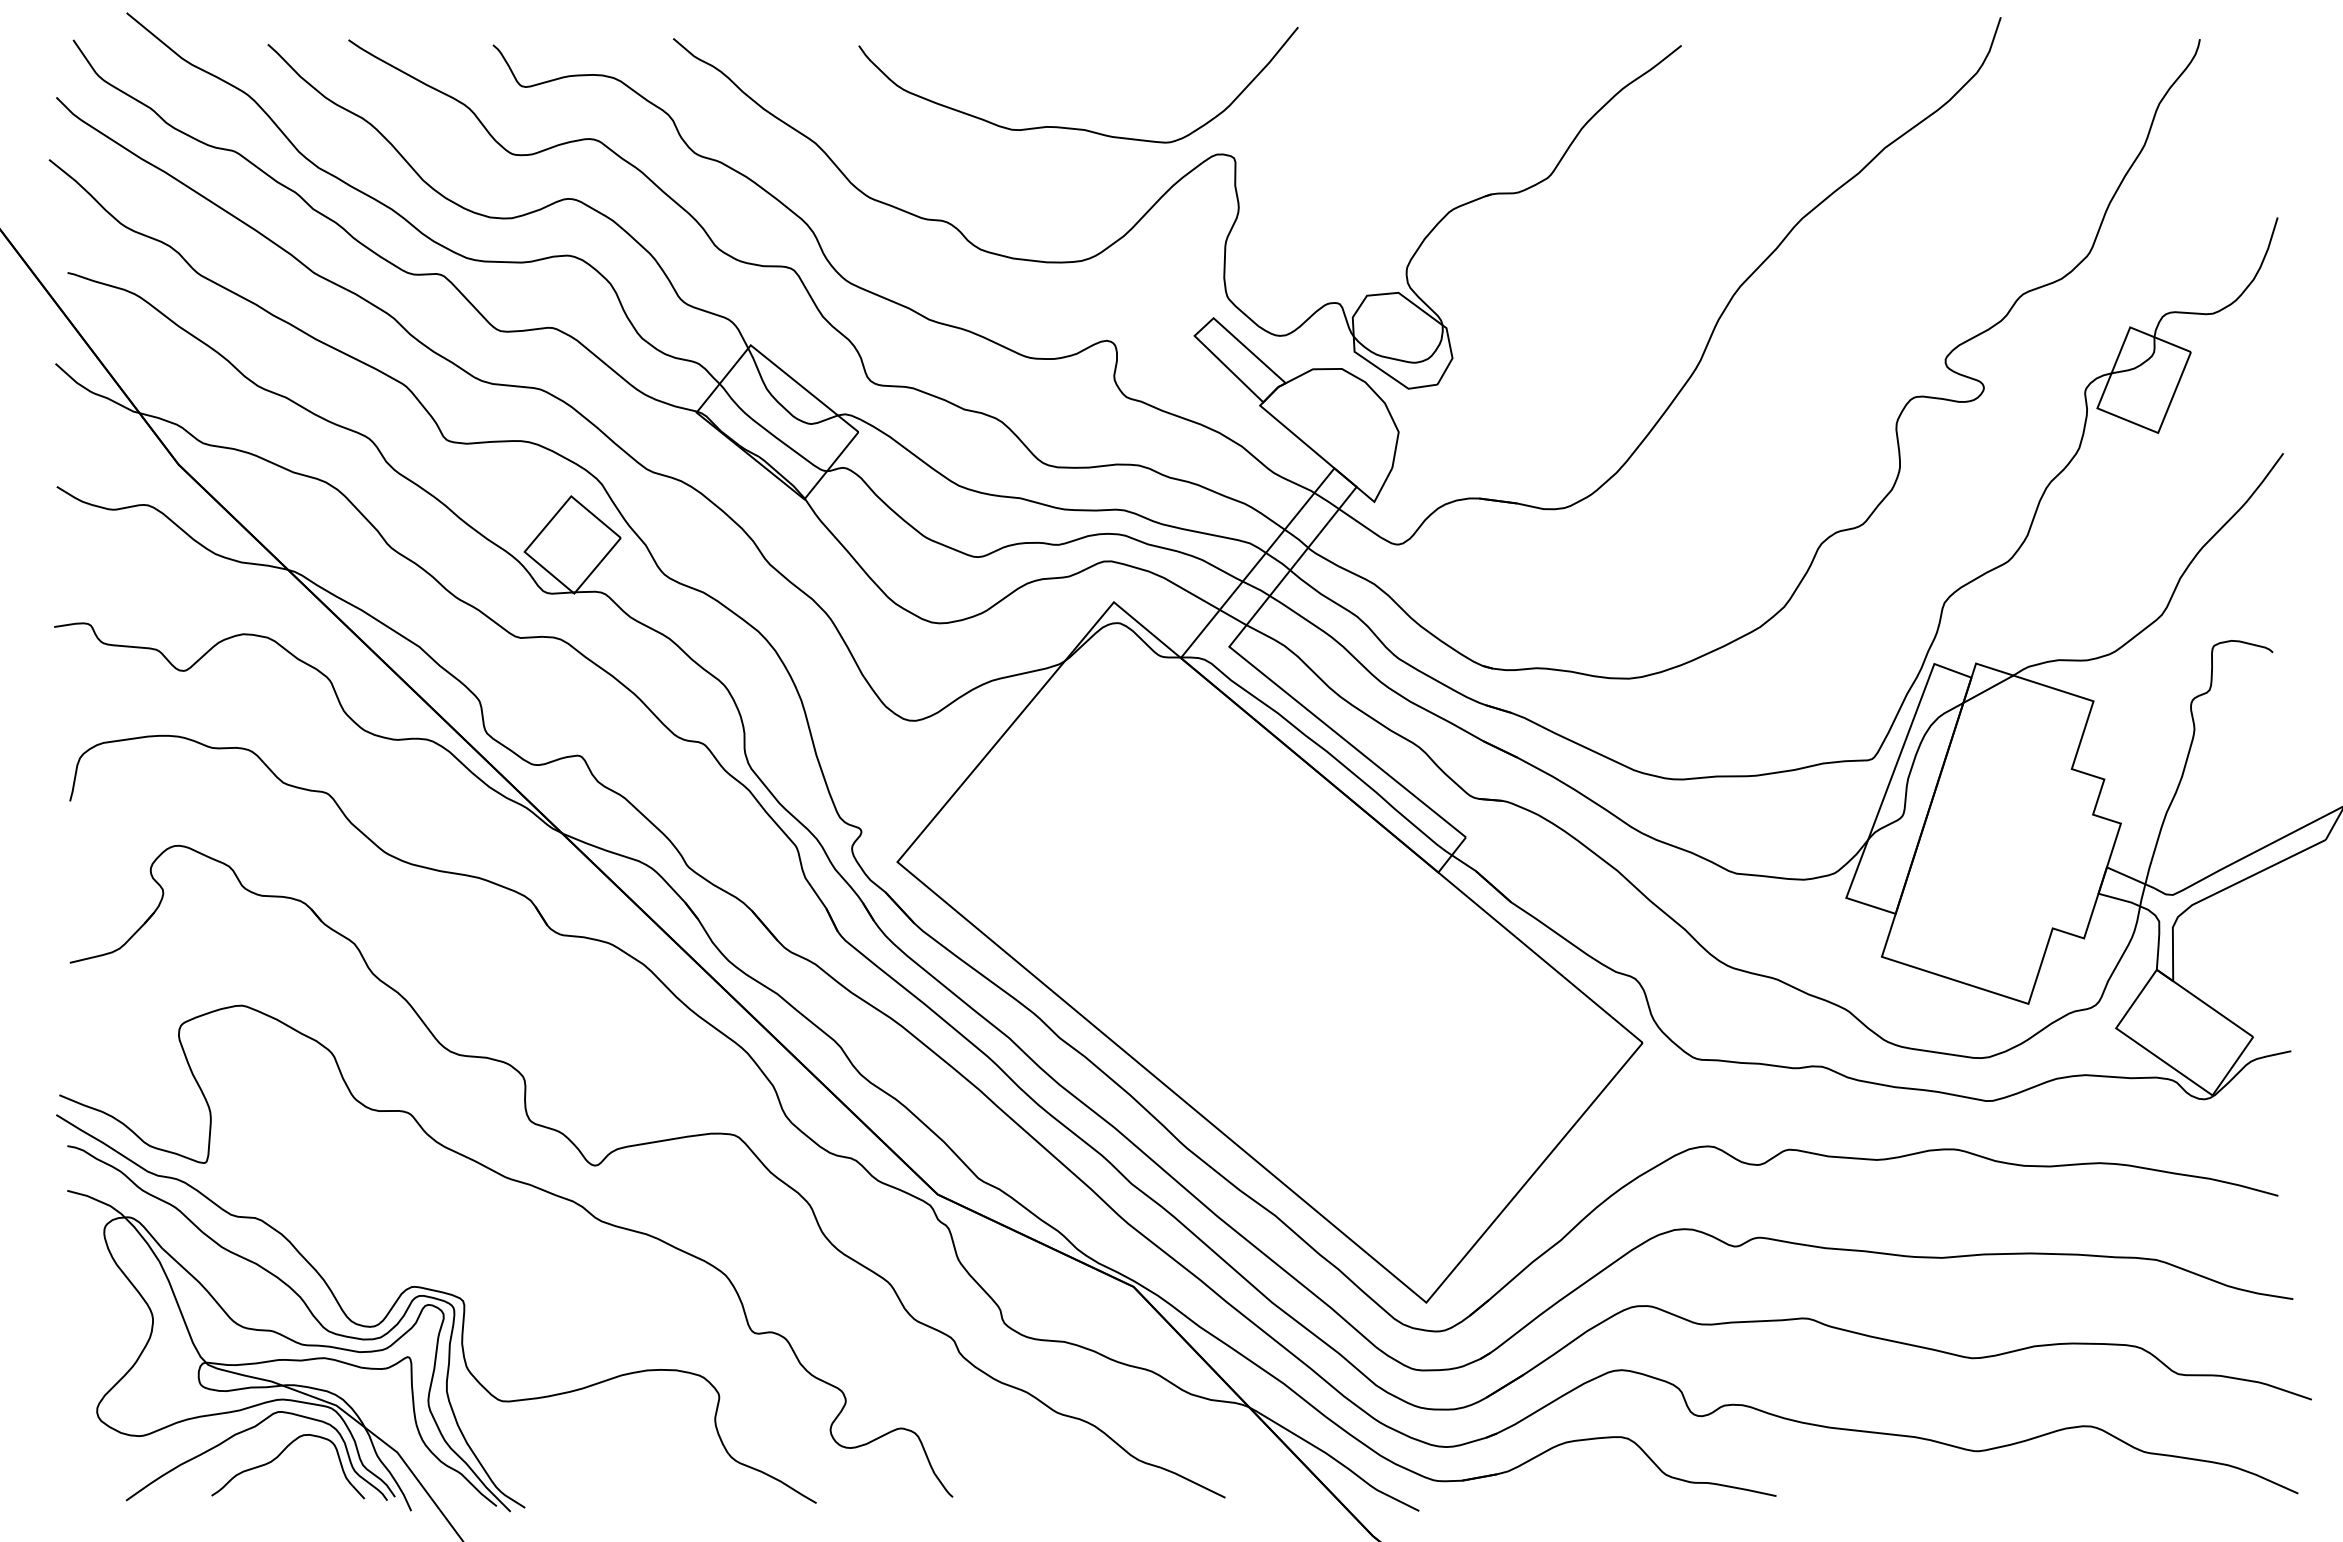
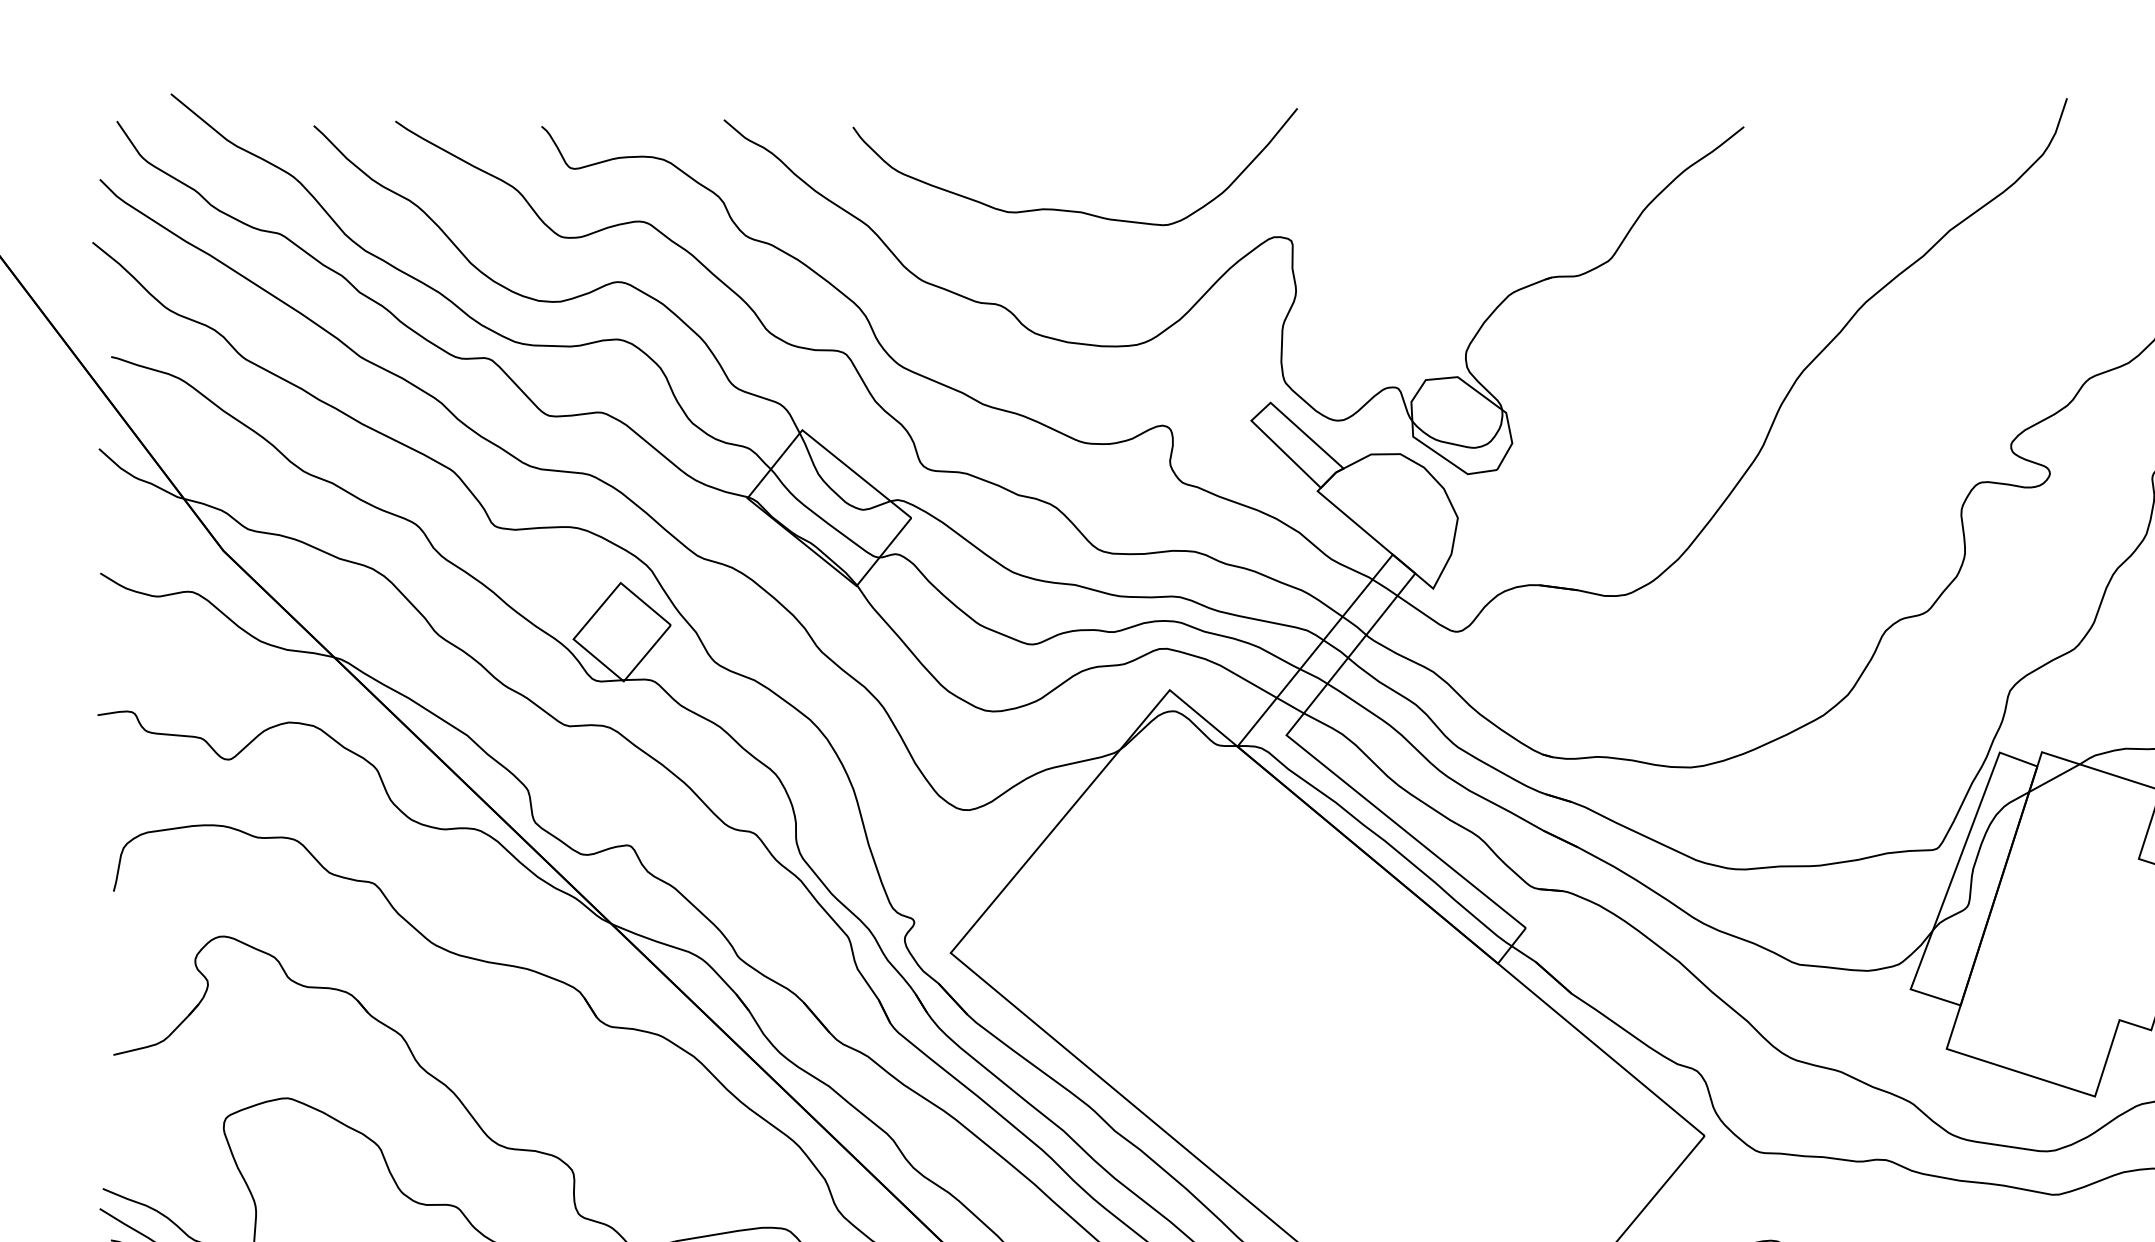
curve: (1072, 127) -> (1069, 209), moved

